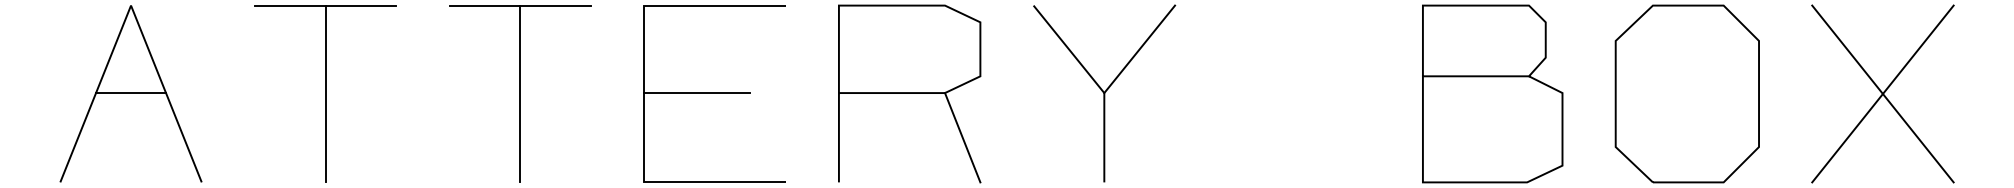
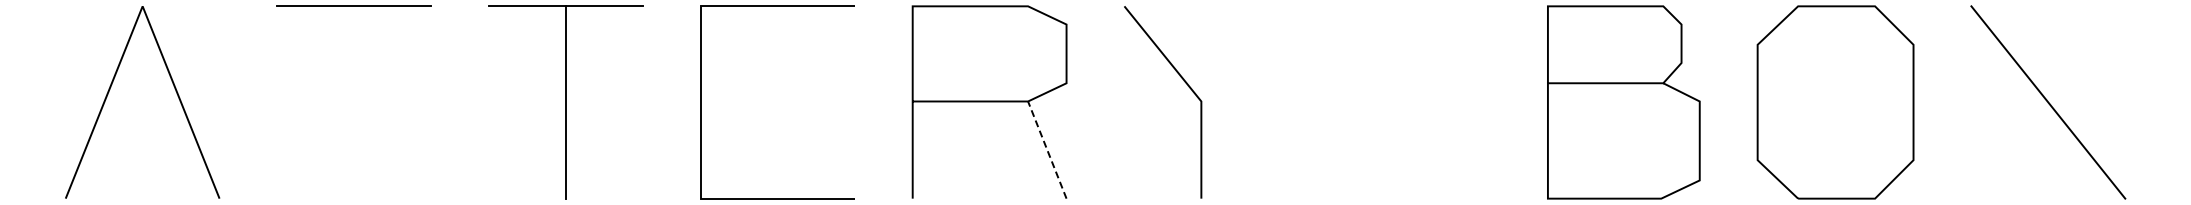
line: (1139, 48) -> (1239, 53), removed
line: (130, 93) -> (142, 101), removed
line: (697, 93) -> (758, 101), removed
line: (325, 94) -> (354, 102), removed
line: (1883, 94) -> (2048, 102), removed
line: (962, 137) -> (1047, 149), solid -> dashed

